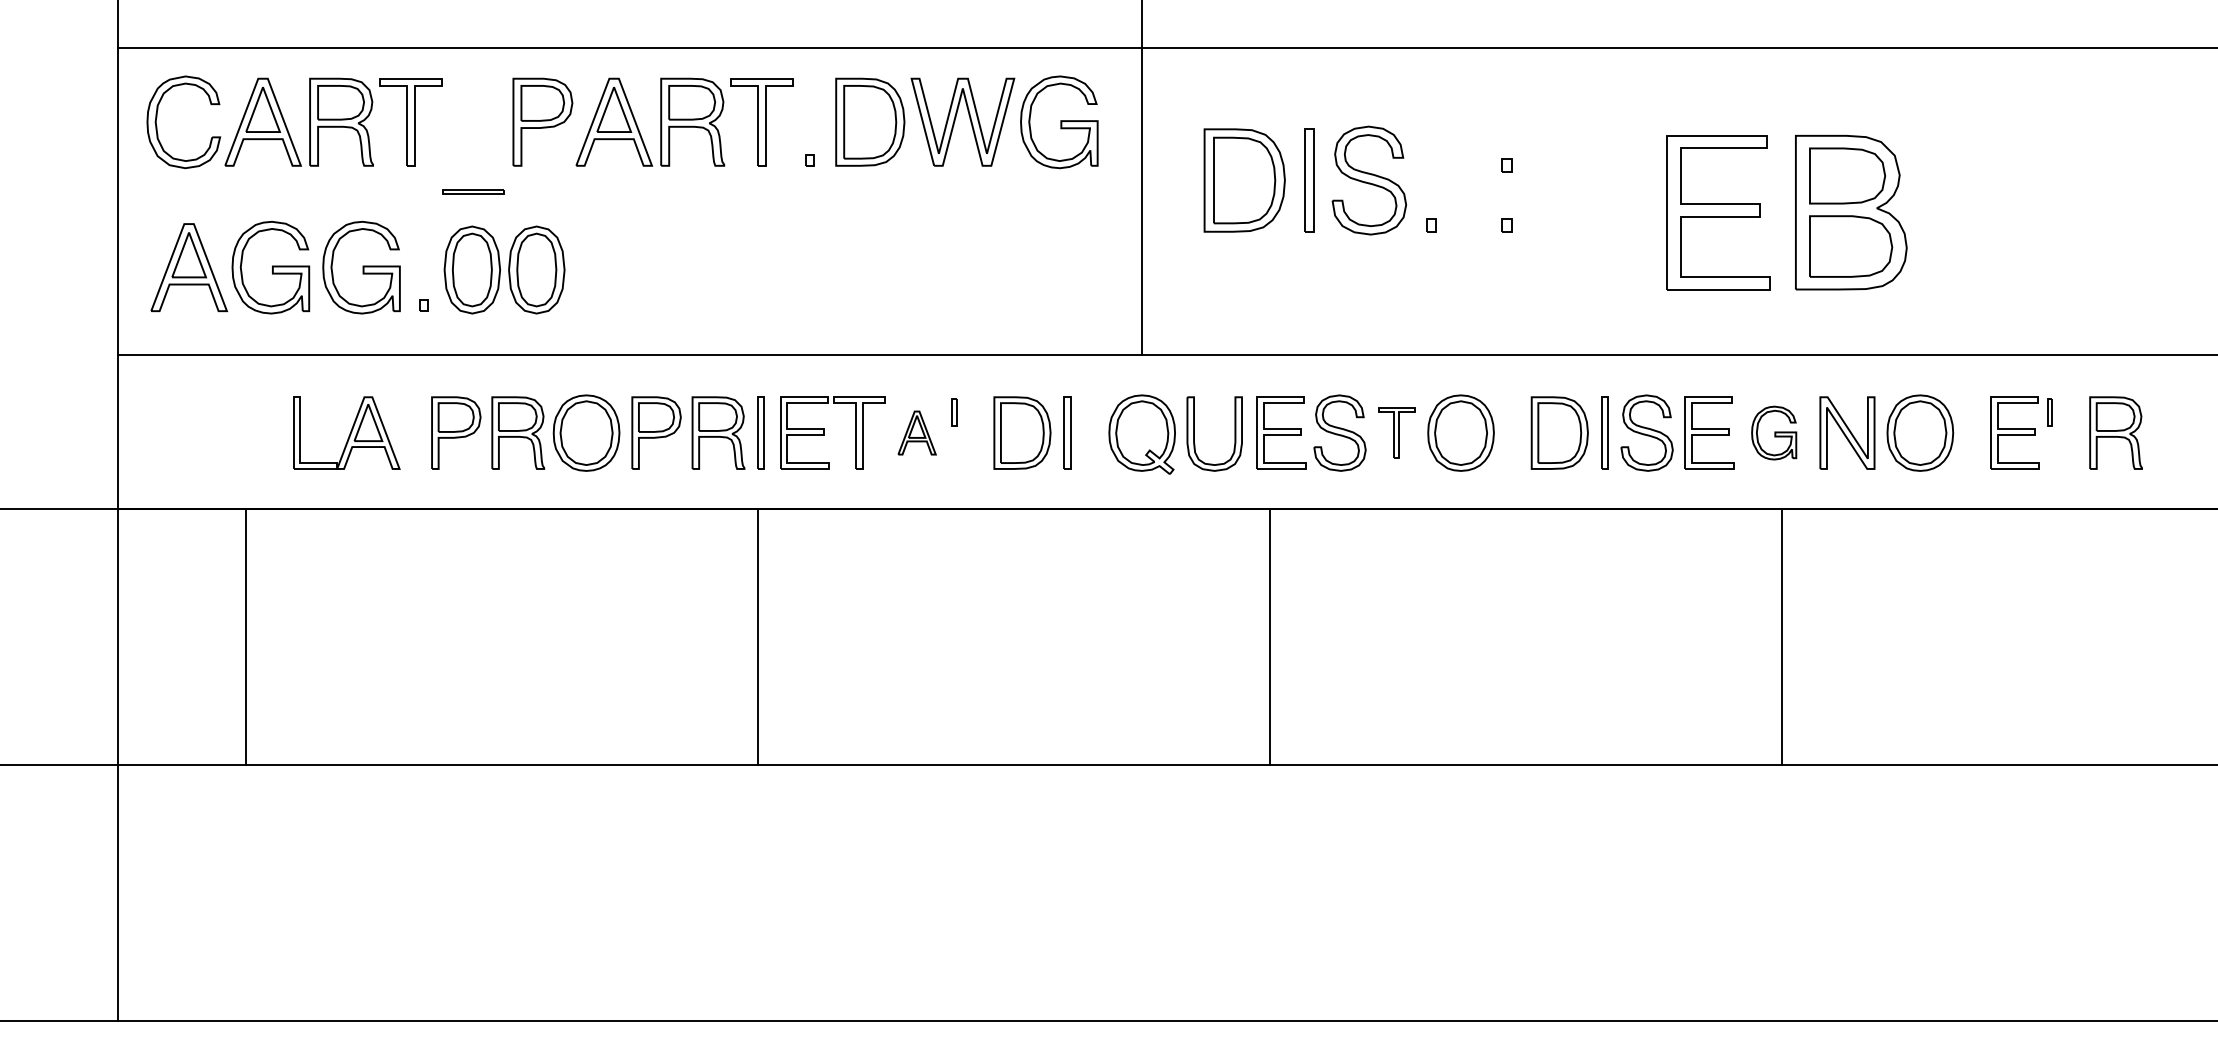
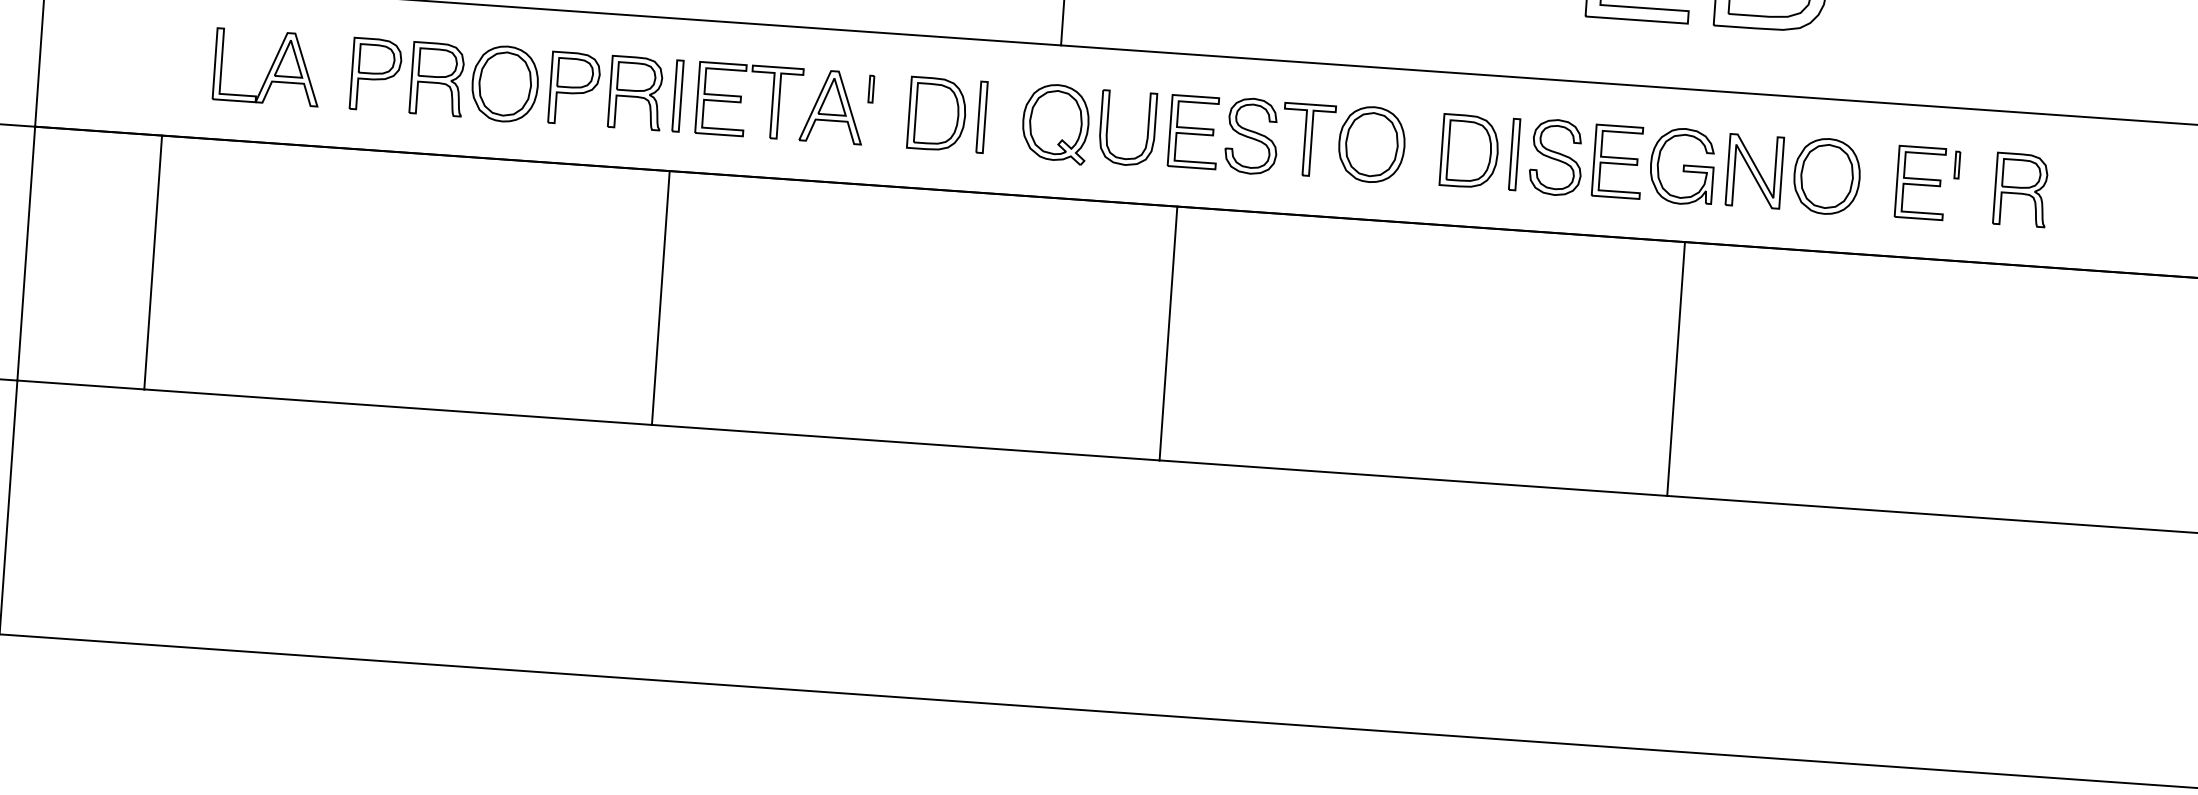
part: (917, 432) -> (833, 106), size x1.67
part: (1396, 432) -> (1307, 139), size x1.43
part: (1773, 432) -> (1681, 165), size x1.43

